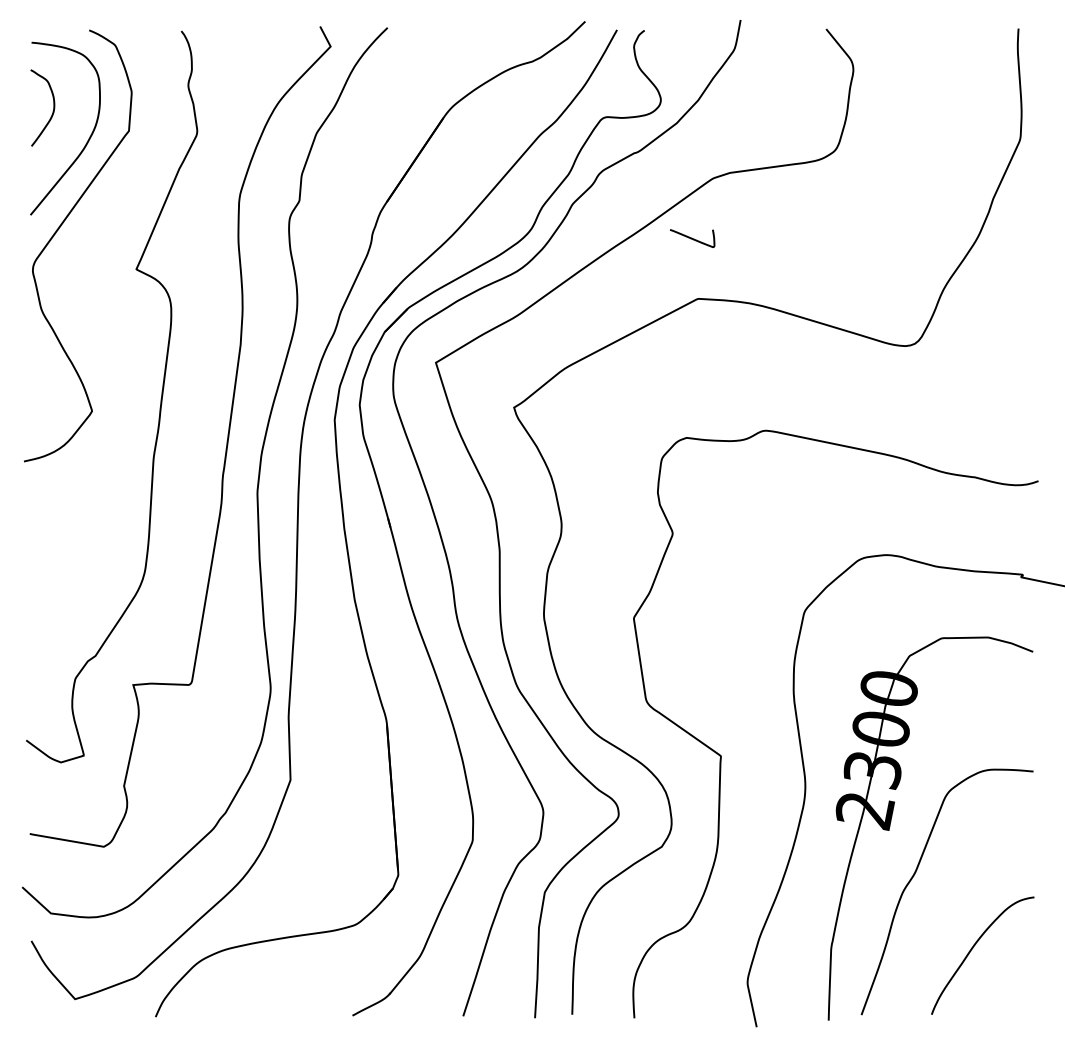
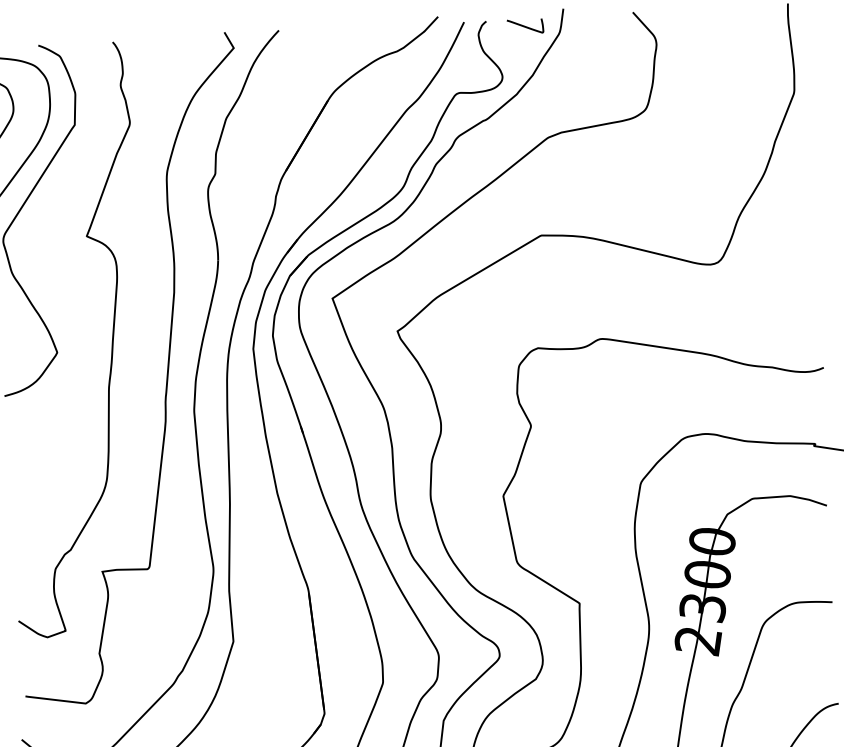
curve: (692, 238) -> (525, 26), moved

